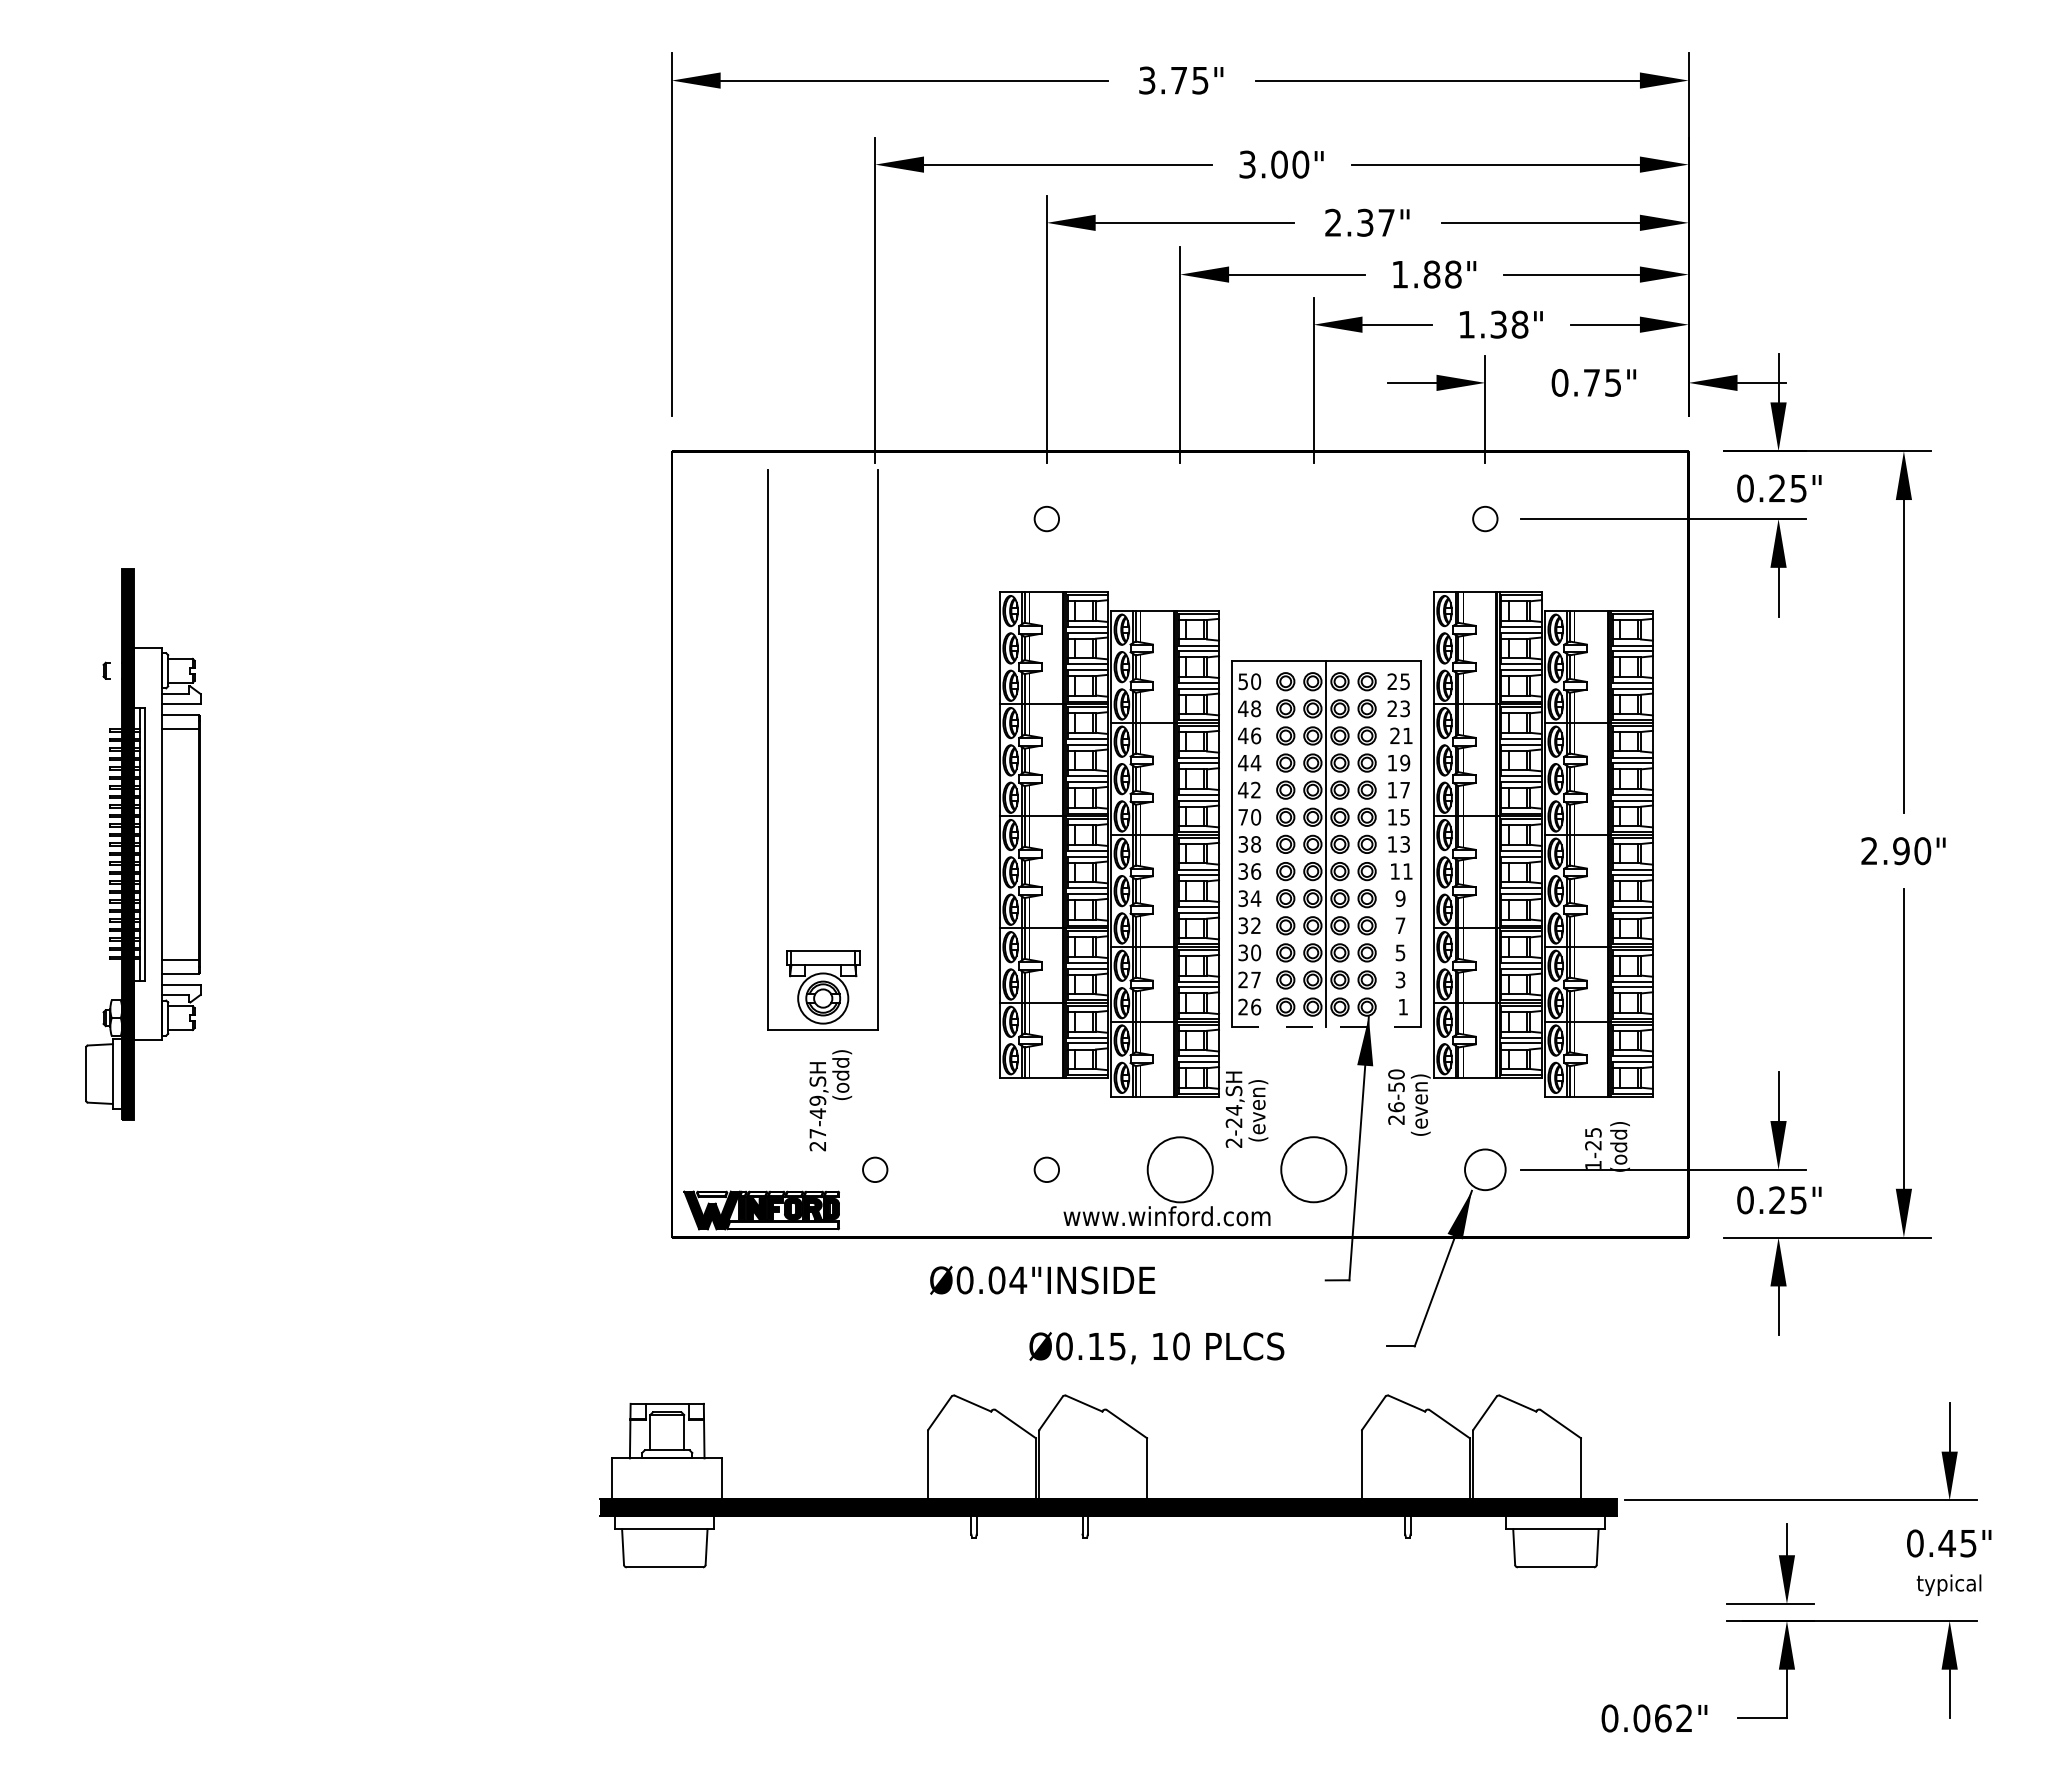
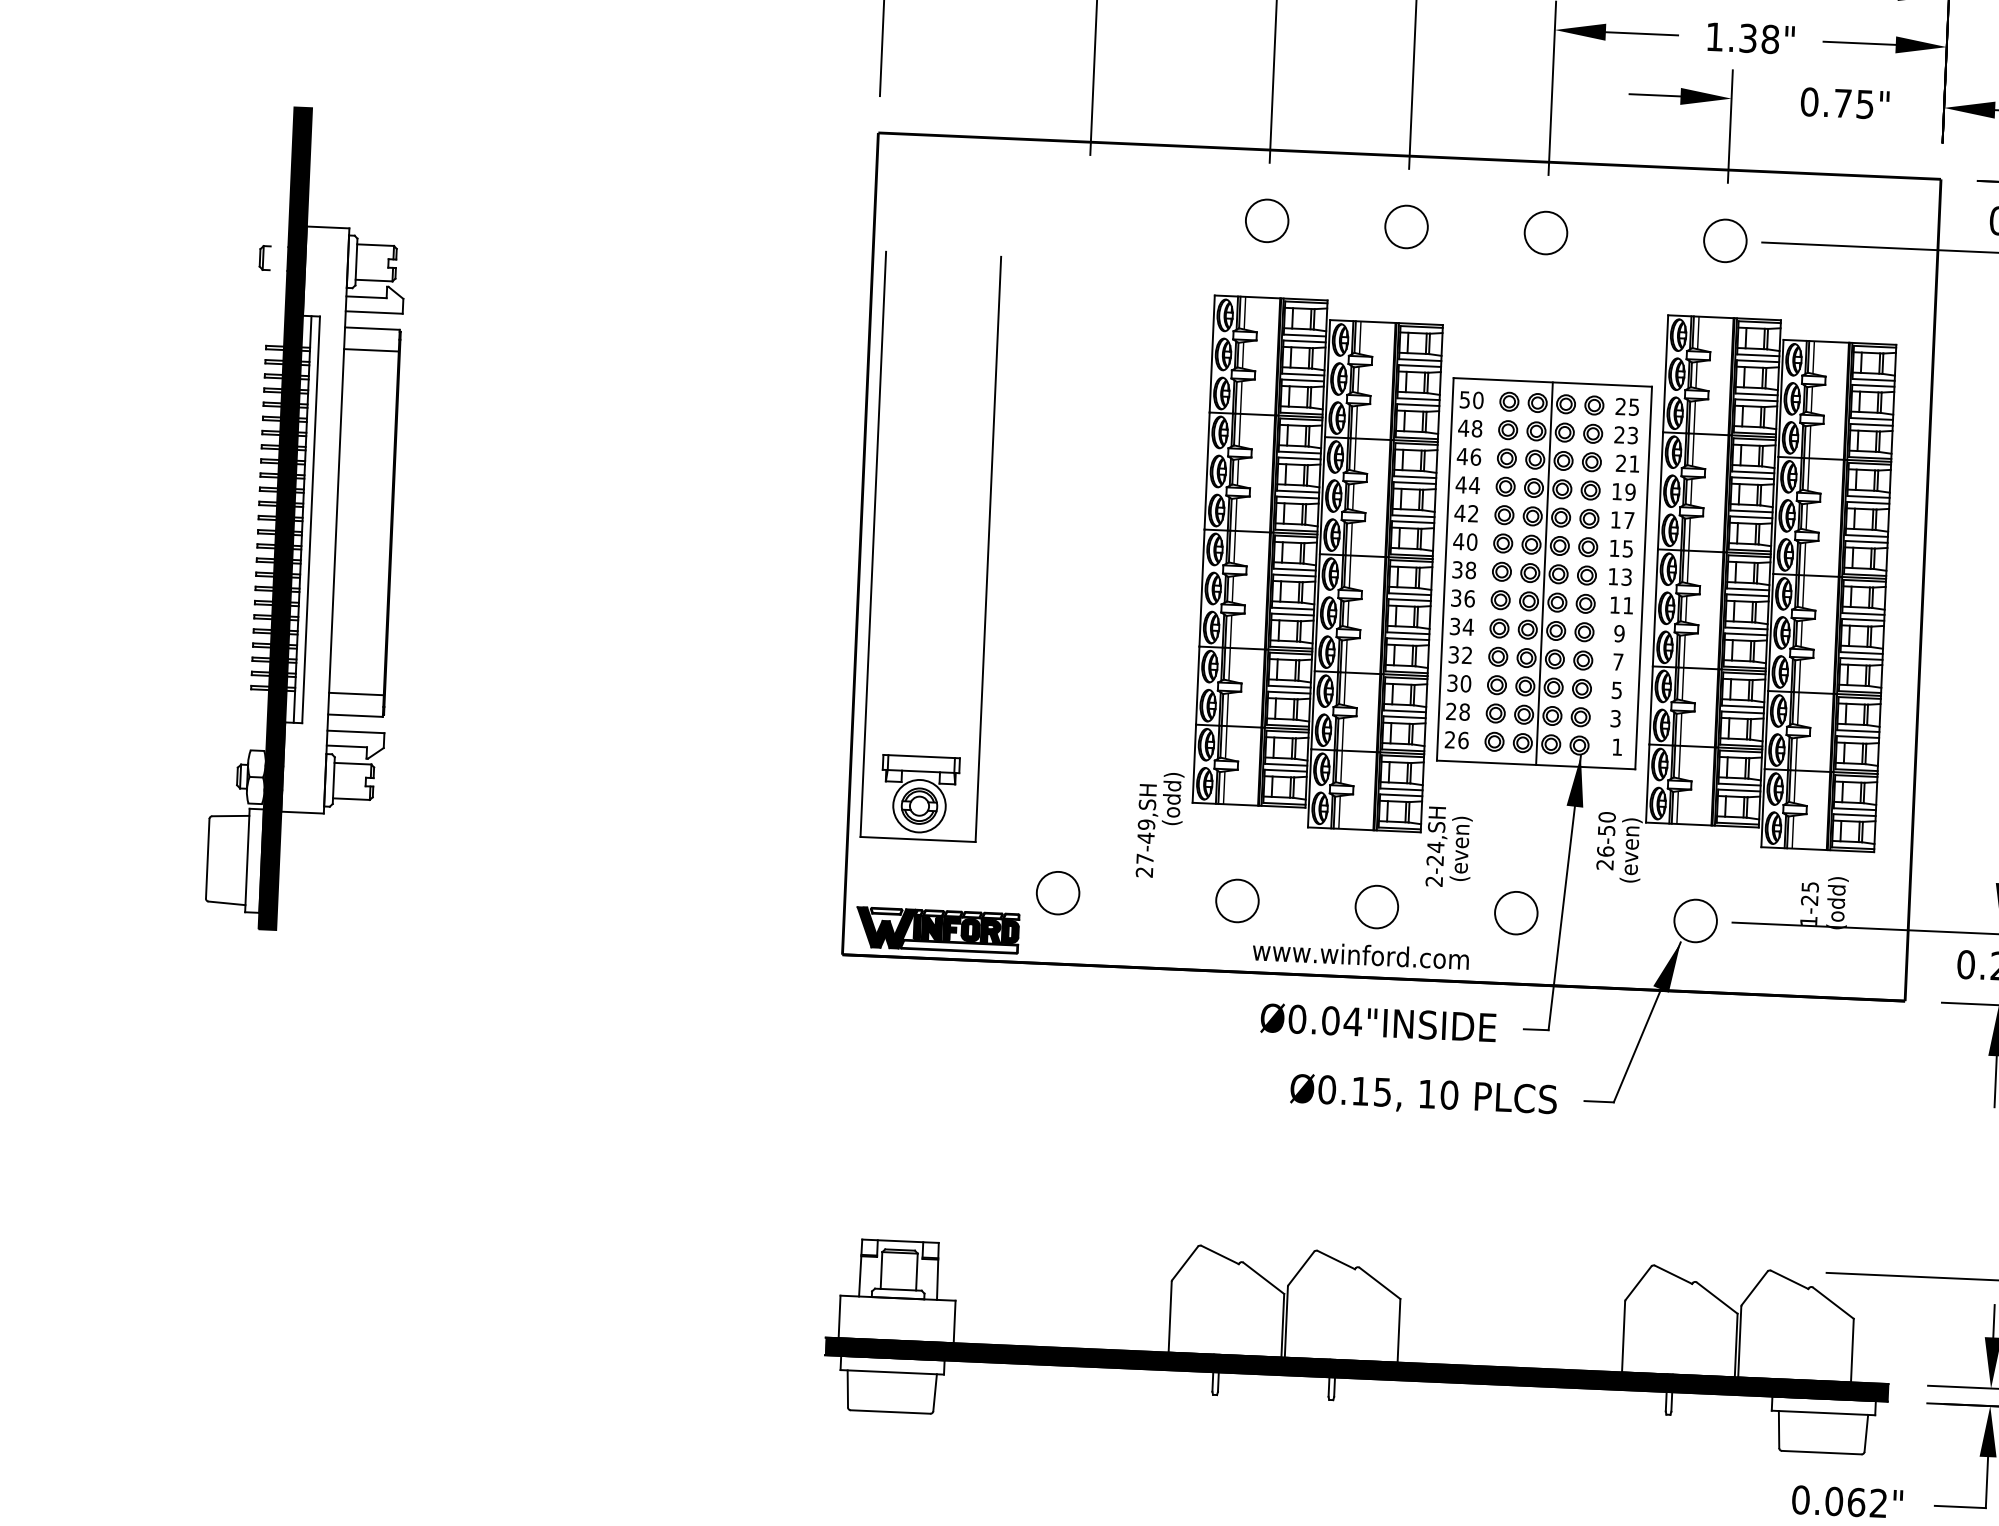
circle: (1046, 518) -> (1266, 220), size x1.67
circle: (1180, 518) -> (1406, 226), added
circle: (1313, 518) -> (1545, 232), added
circle: (1485, 518) -> (1725, 240), size x1.67
part: (768, 749) -> (873, 543), moved
text: (1243, 817) -> (1459, 541), 70 -> 40
part: (143, 844) -> (308, 519), size x1.43
text: (1256, 979) -> (1465, 711), 27 -> 28
line: (1326, 1027) -> (1536, 765), dashed -> solid
text: (830, 1100) -> (1159, 825), moved
circle: (874, 1169) -> (1057, 892), size x1.67
circle: (1046, 1169) -> (1237, 900), size x1.67
circle: (1179, 1169) -> (1376, 906), size x0.62
circle: (1313, 1169) -> (1516, 912), size x0.62
text: (1042, 1280) -> (1378, 1023), moved
text: (1156, 1348) -> (1423, 1096), moved
part: (1108, 1481) -> (1358, 1342), moved

